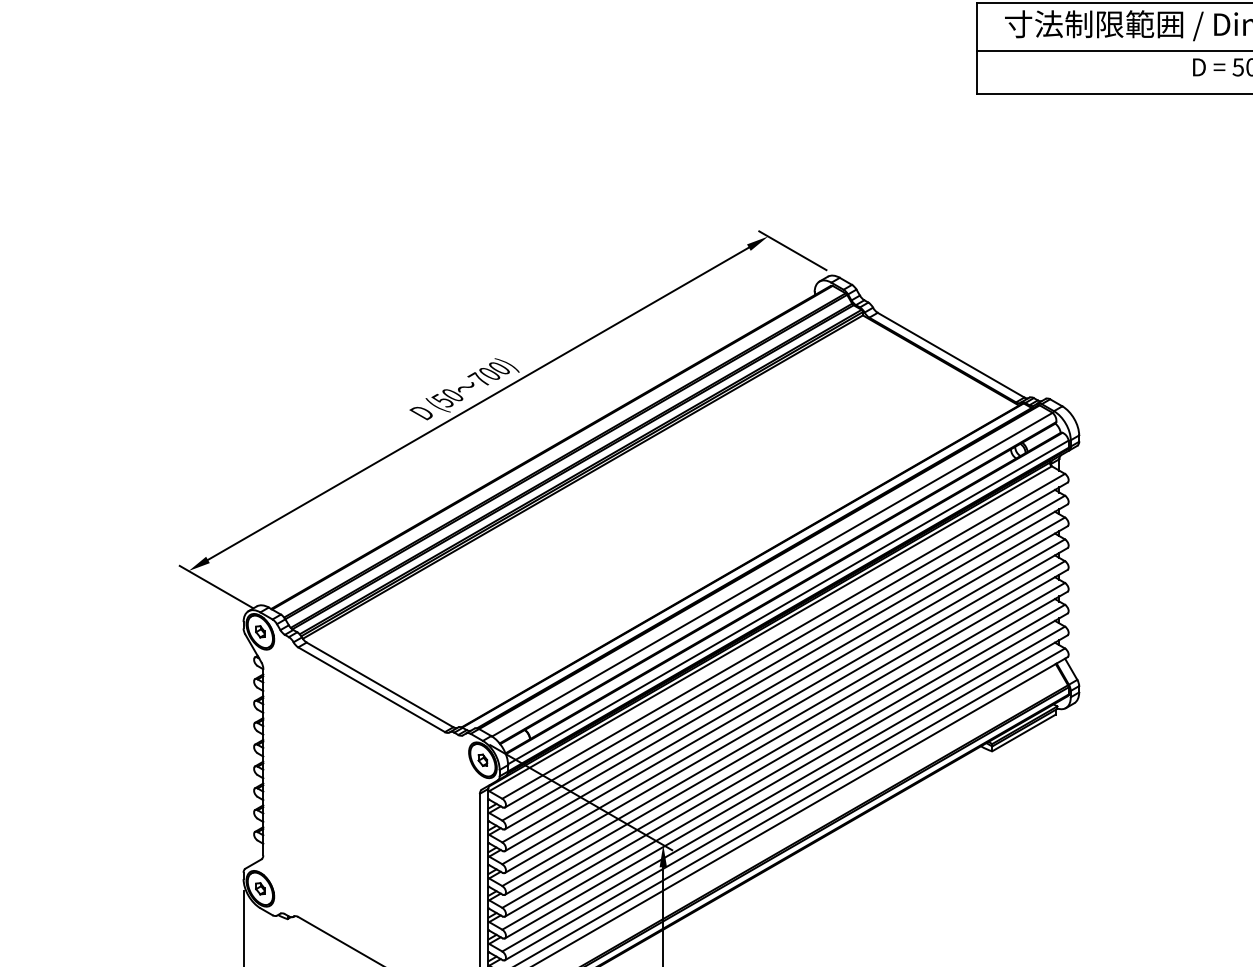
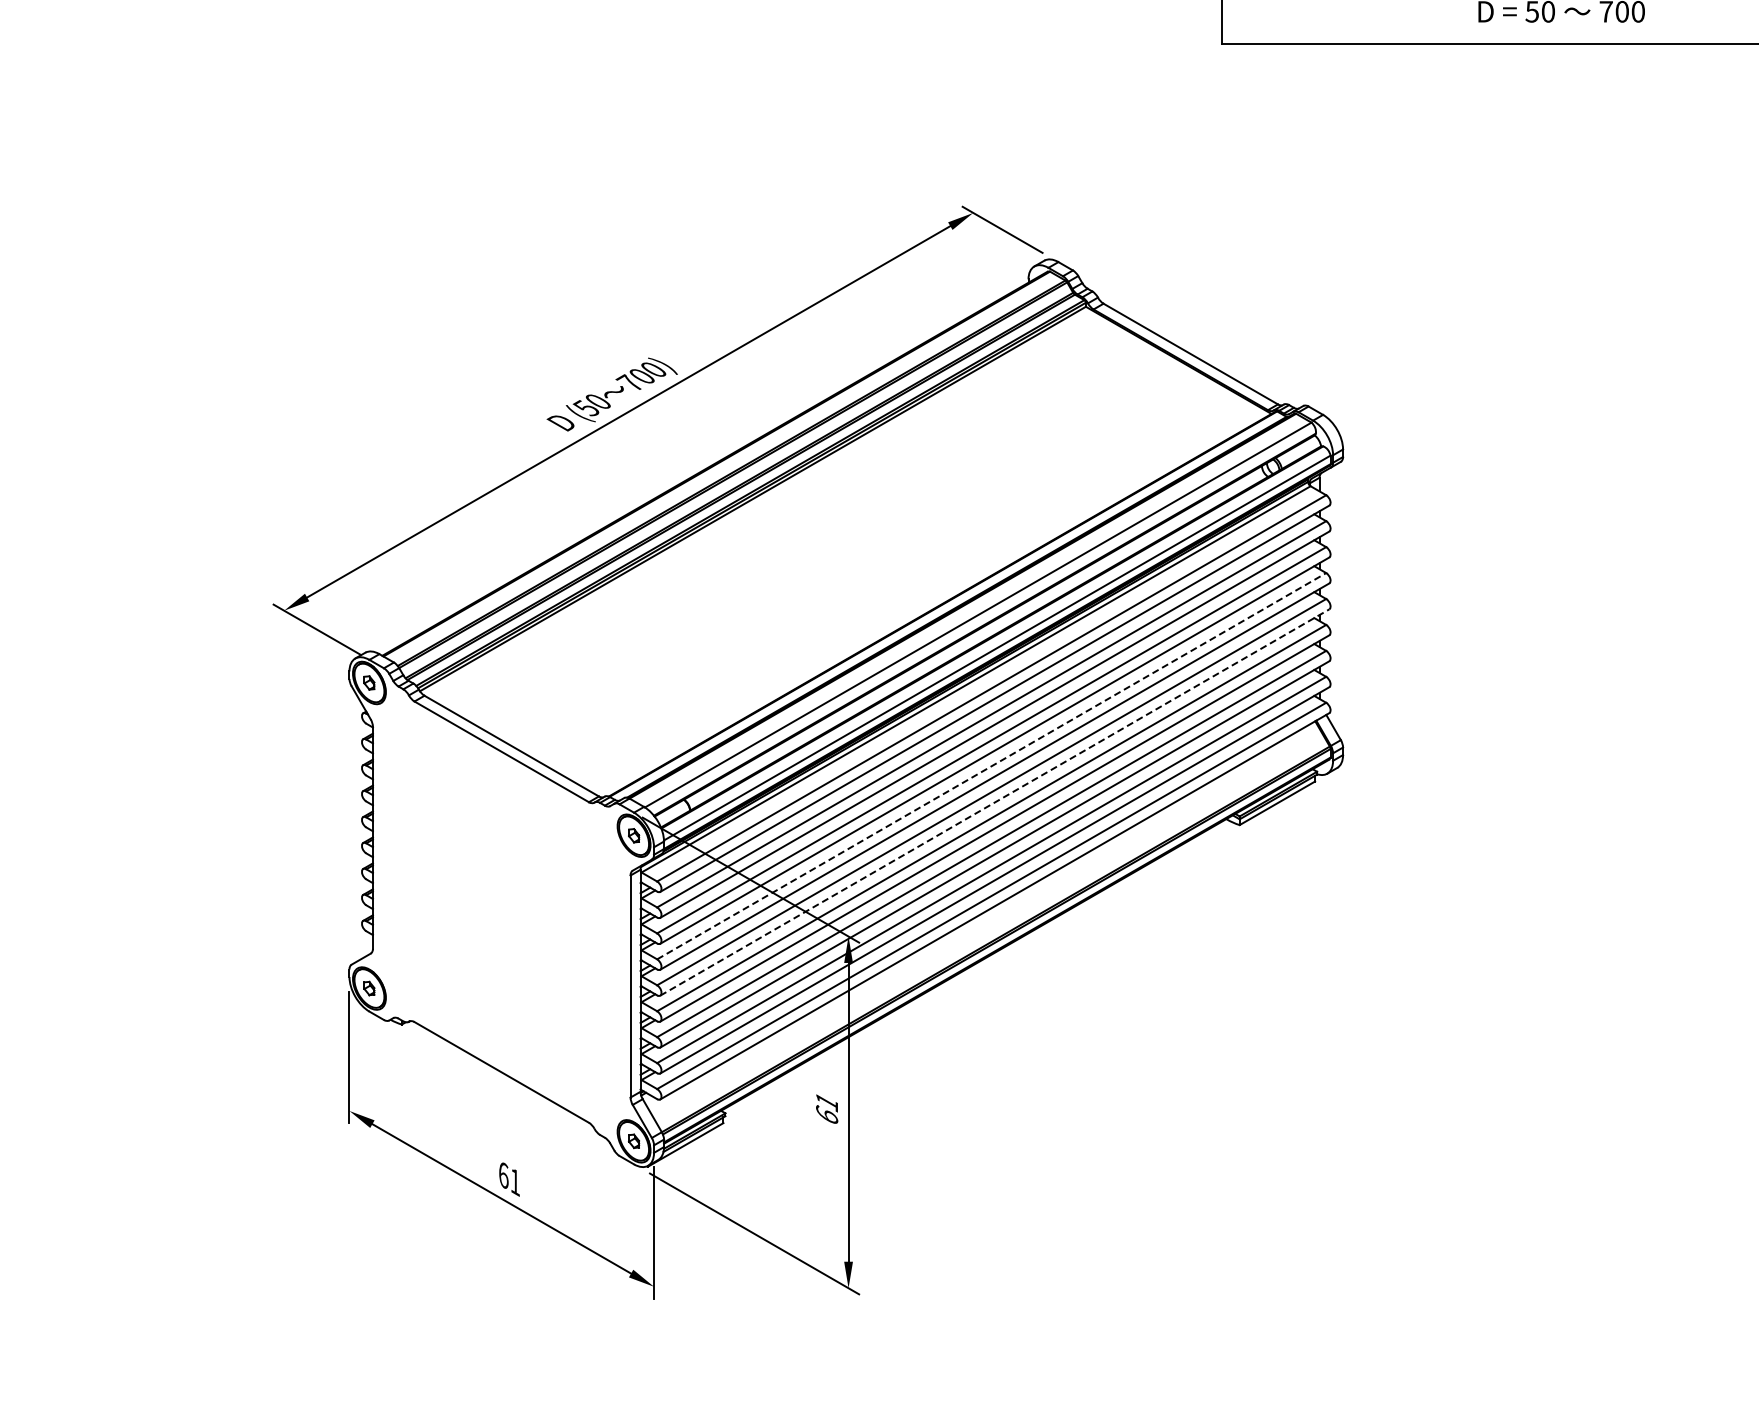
line: (784, 701) -> (992, 765), solid -> dashed
line: (786, 732) -> (995, 802), solid -> dashed

